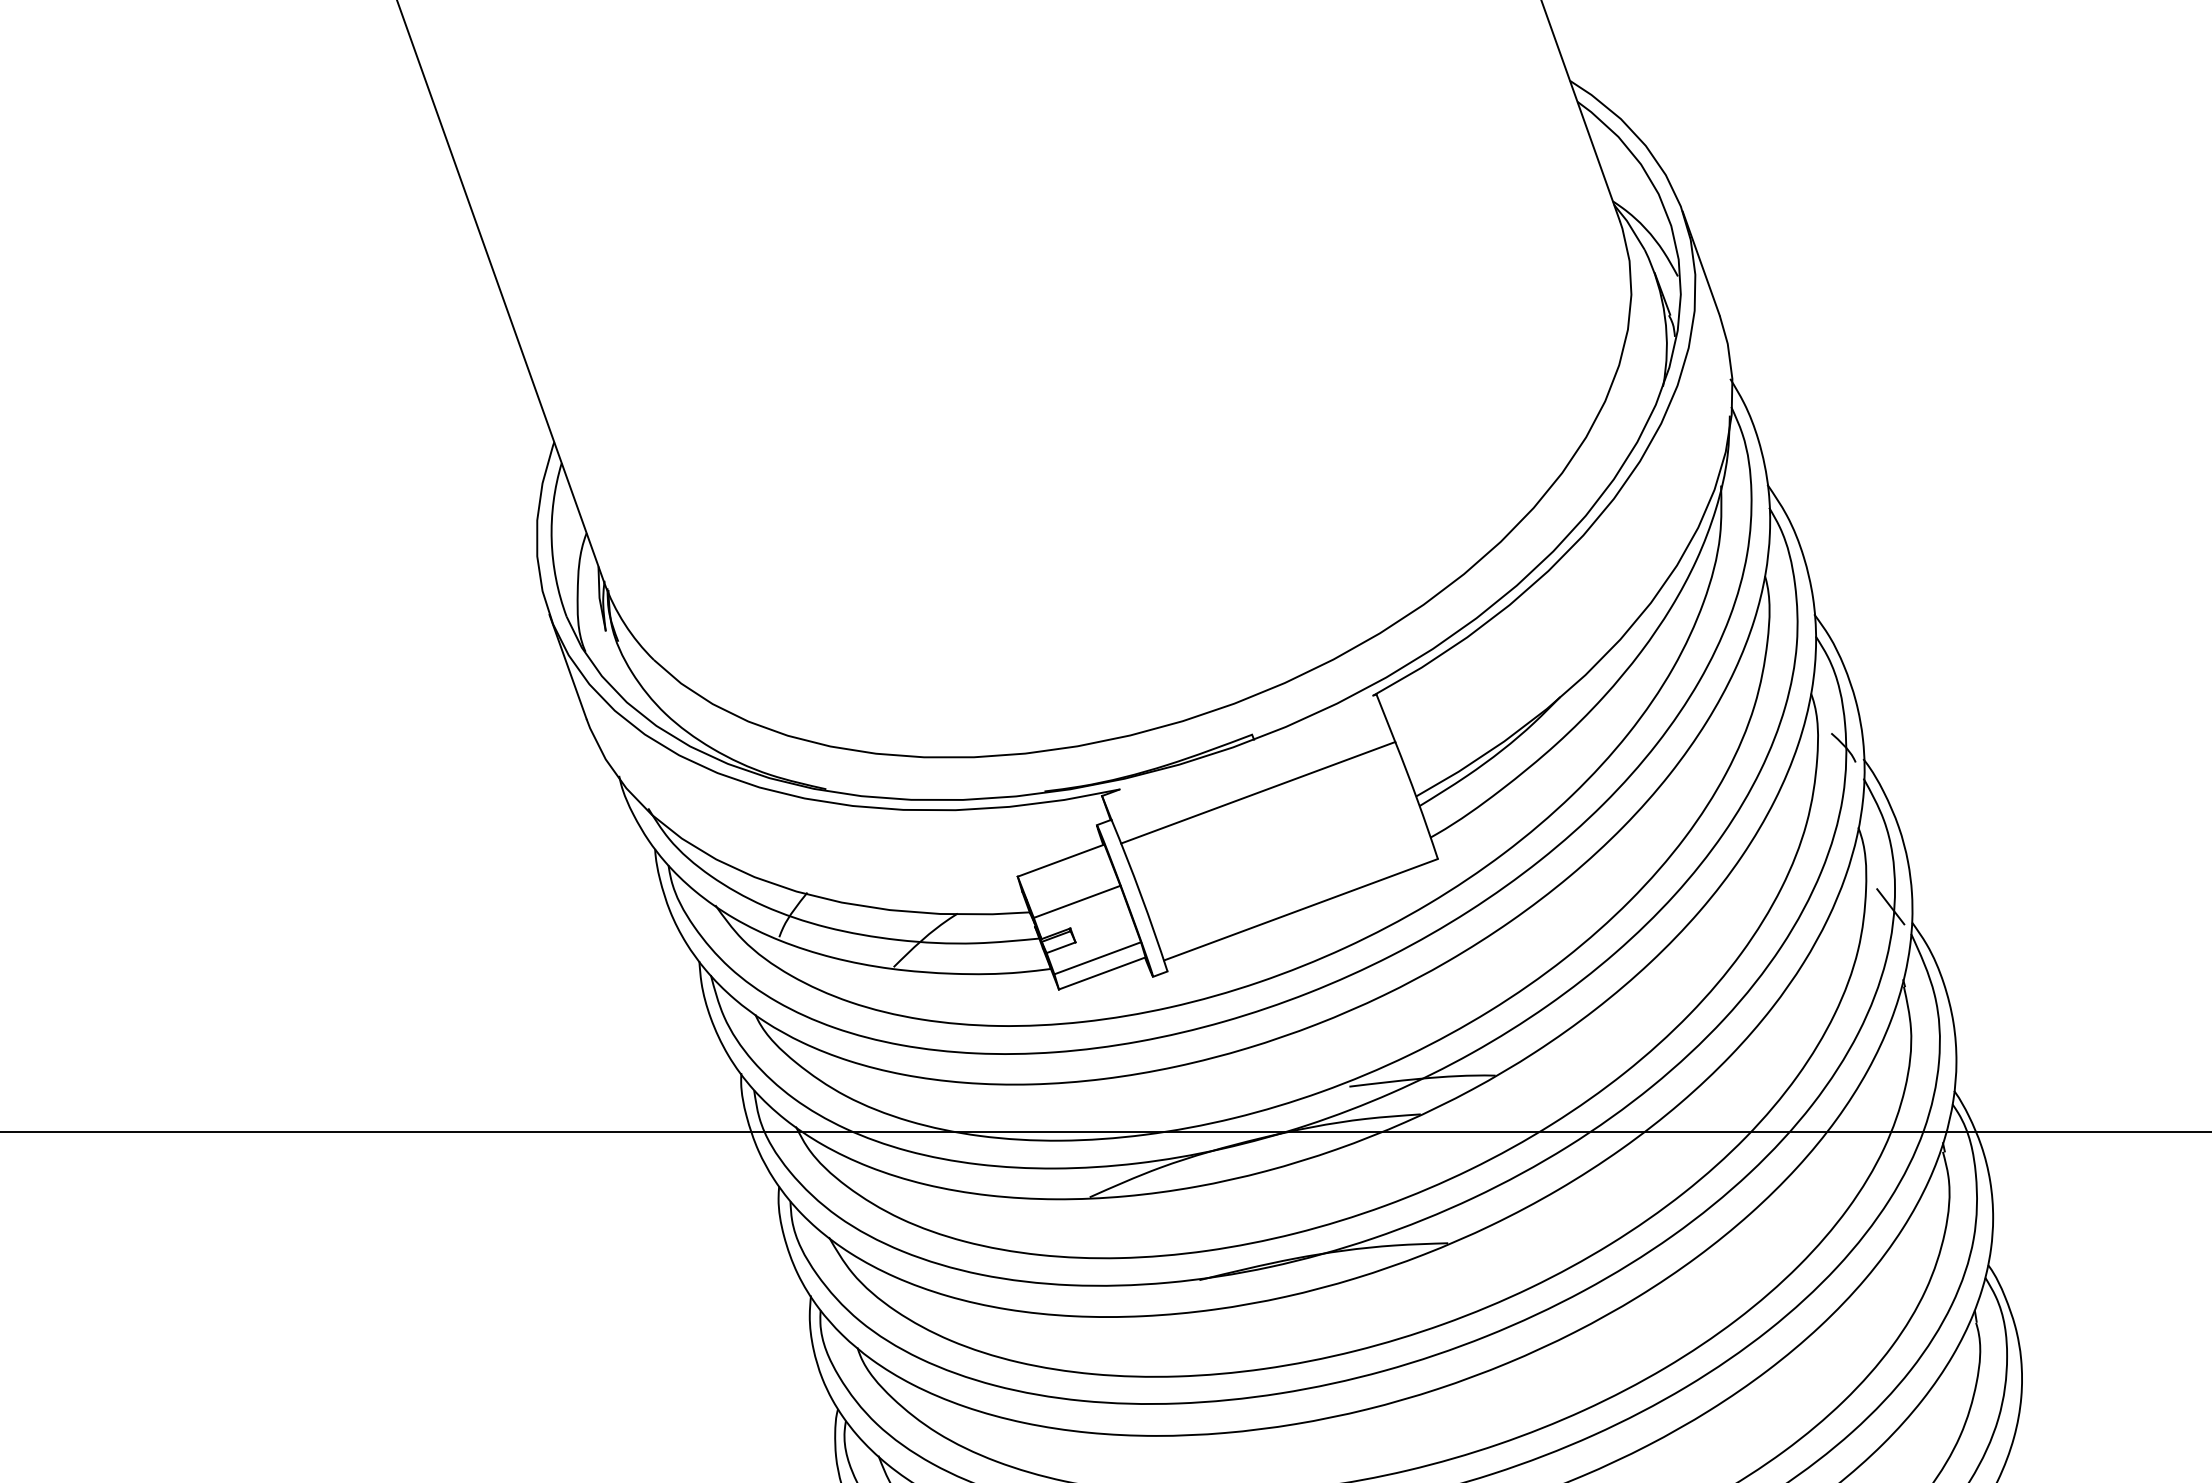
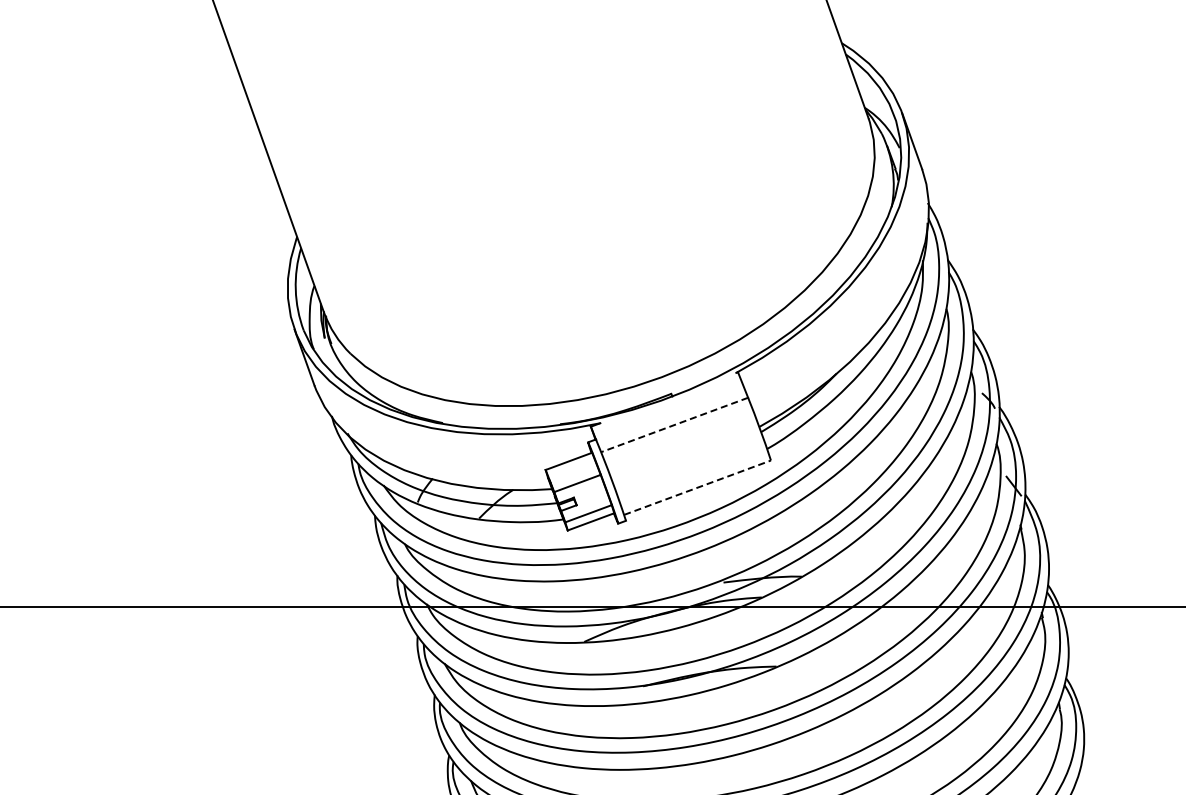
line: (1257, 793) -> (674, 425), solid -> dashed
line: (1302, 909) -> (698, 487), solid -> dashed

